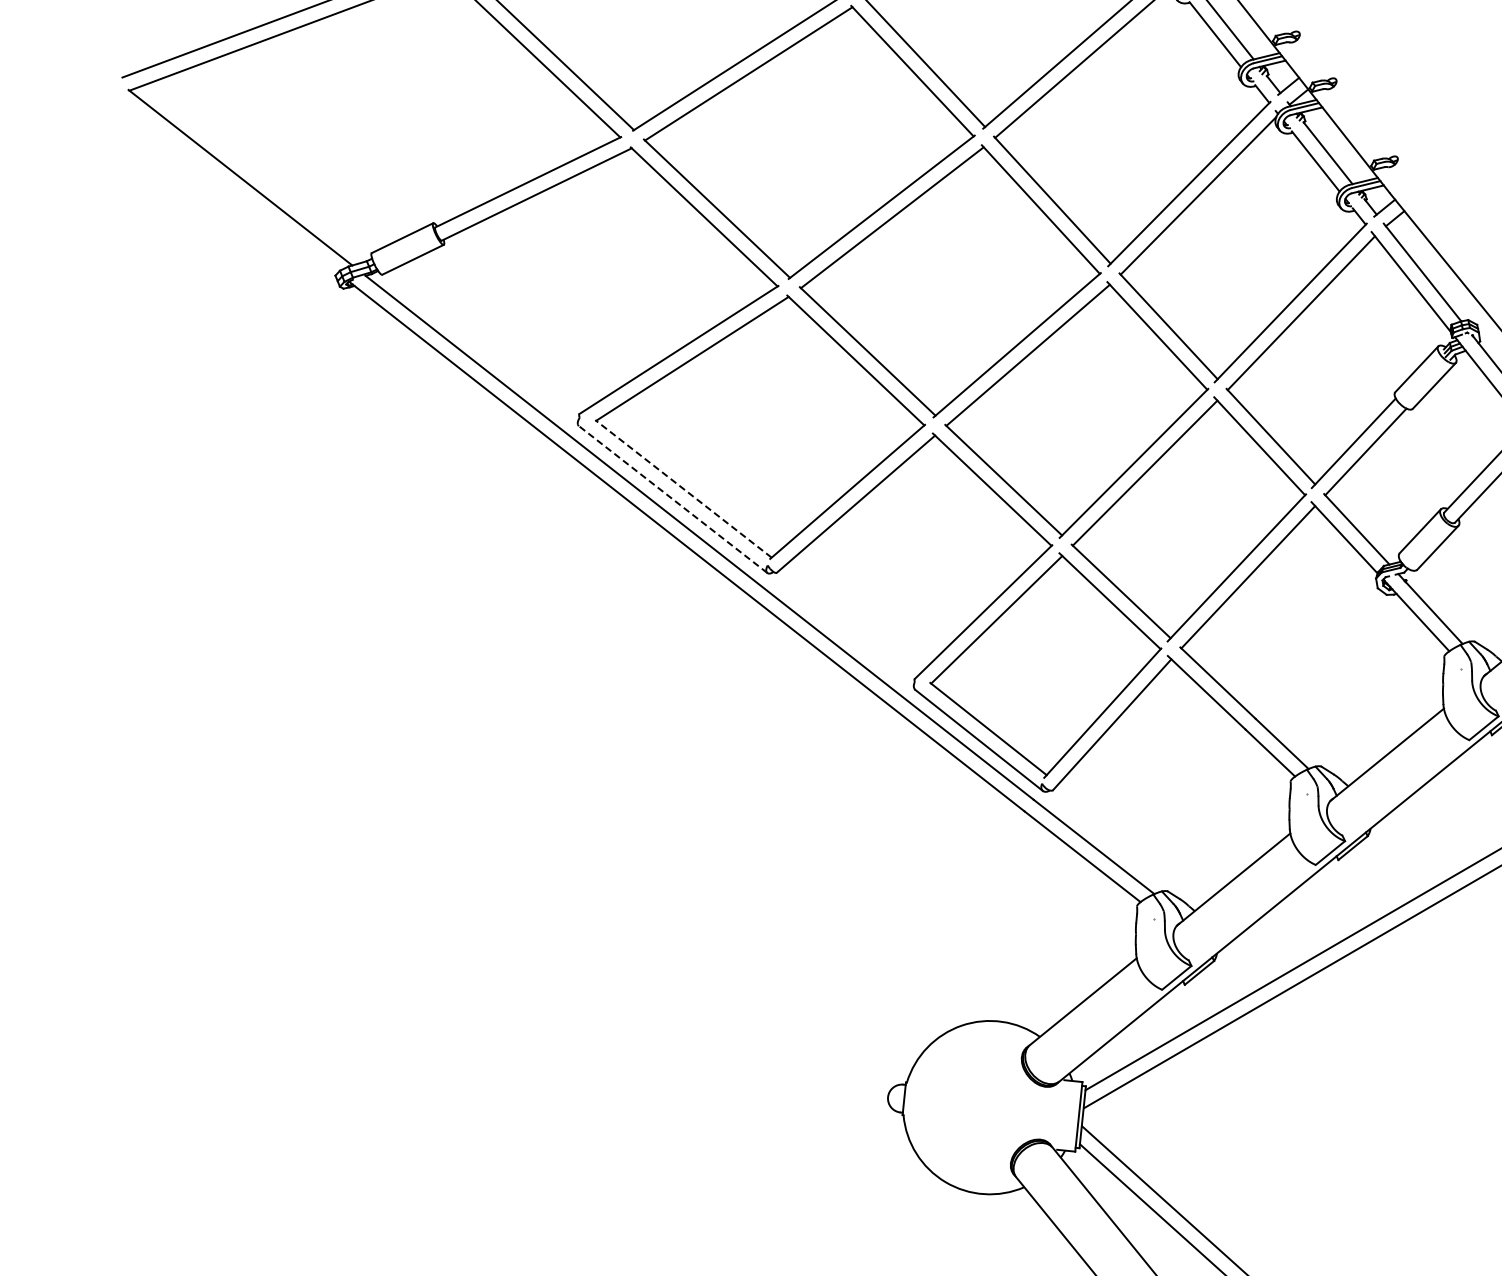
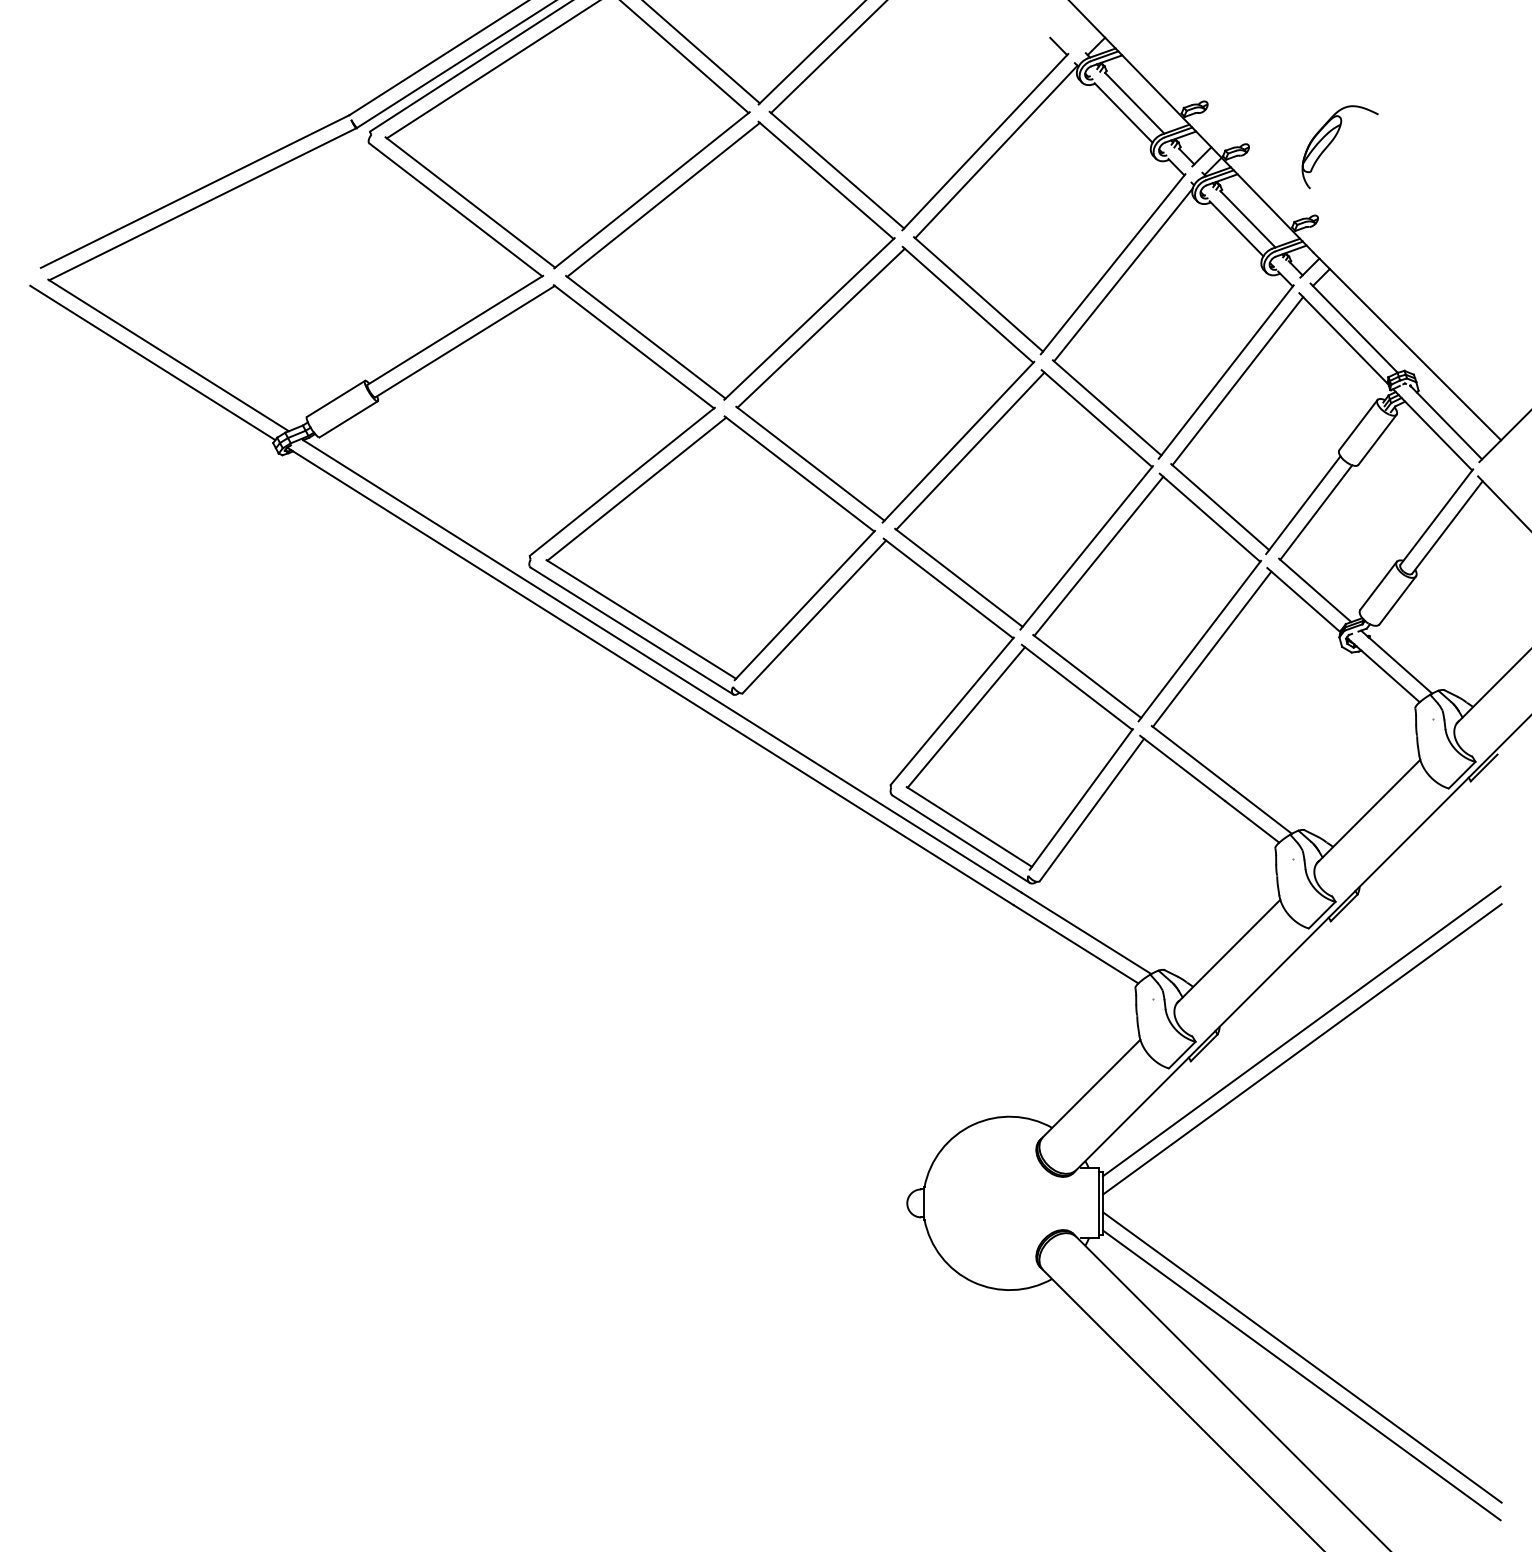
part: (1420, 85) -> (1332, 142), added
line: (223, 183) -> (152, 362), added
line: (683, 488) -> (641, 619), dashed -> solid
line: (673, 500) -> (632, 631), dashed -> solid

